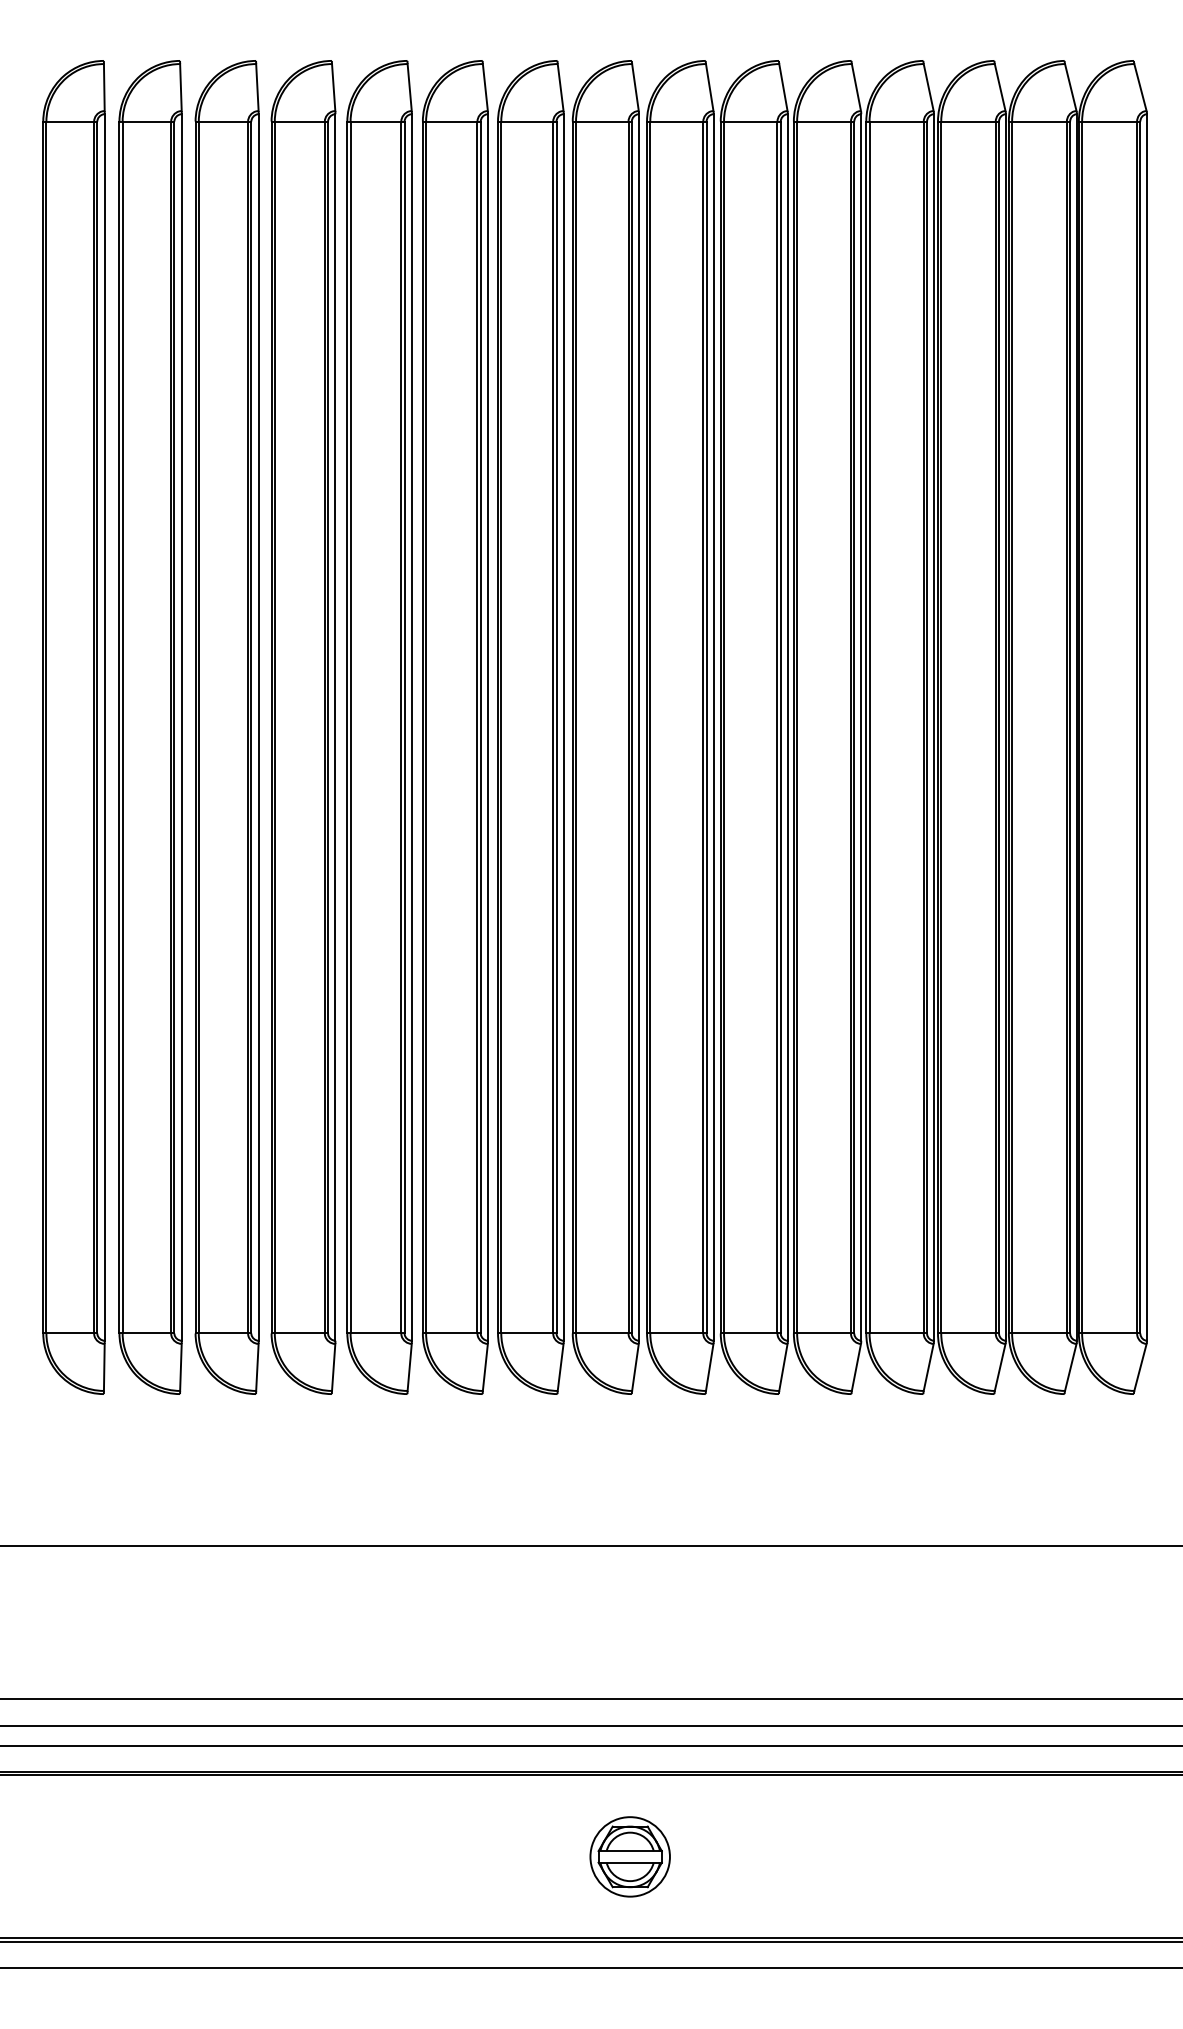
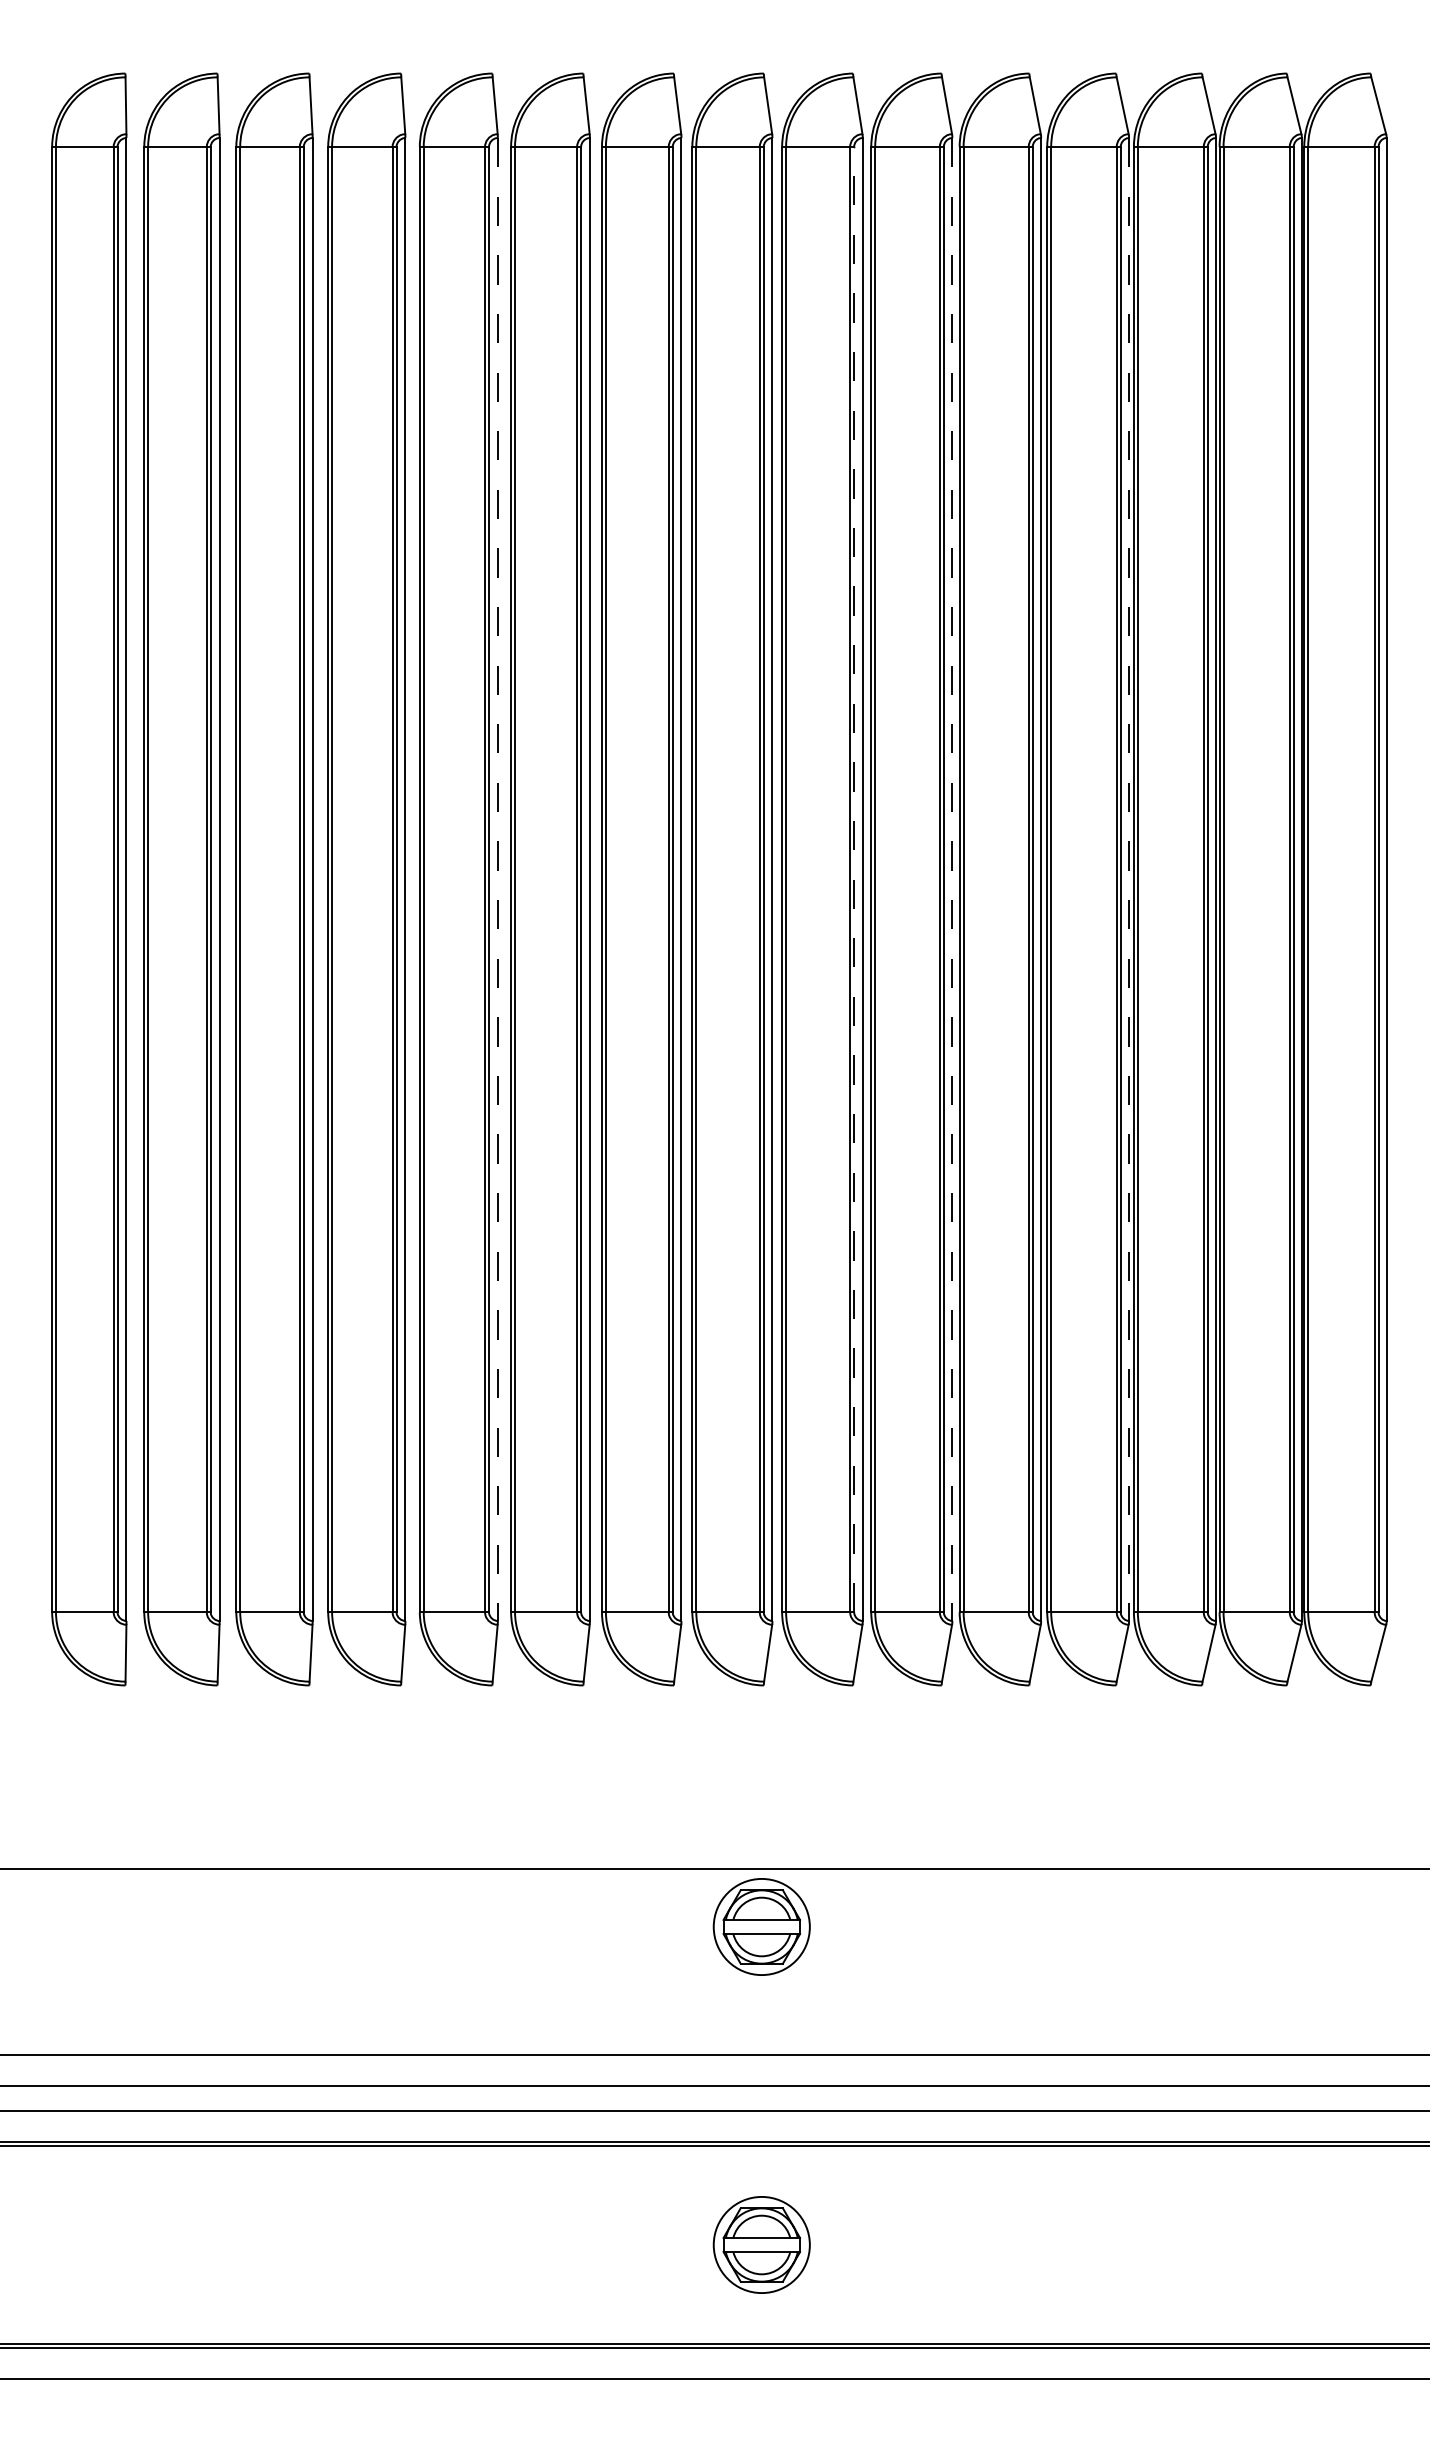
line: (706, 727) -> (854, 879), solid -> dashed
line: (411, 728) -> (497, 880), solid -> dashed
line: (787, 728) -> (952, 880), solid -> dashed
line: (934, 728) -> (1129, 880), solid -> dashed
part: (629, 1593) -> (761, 1926), added

